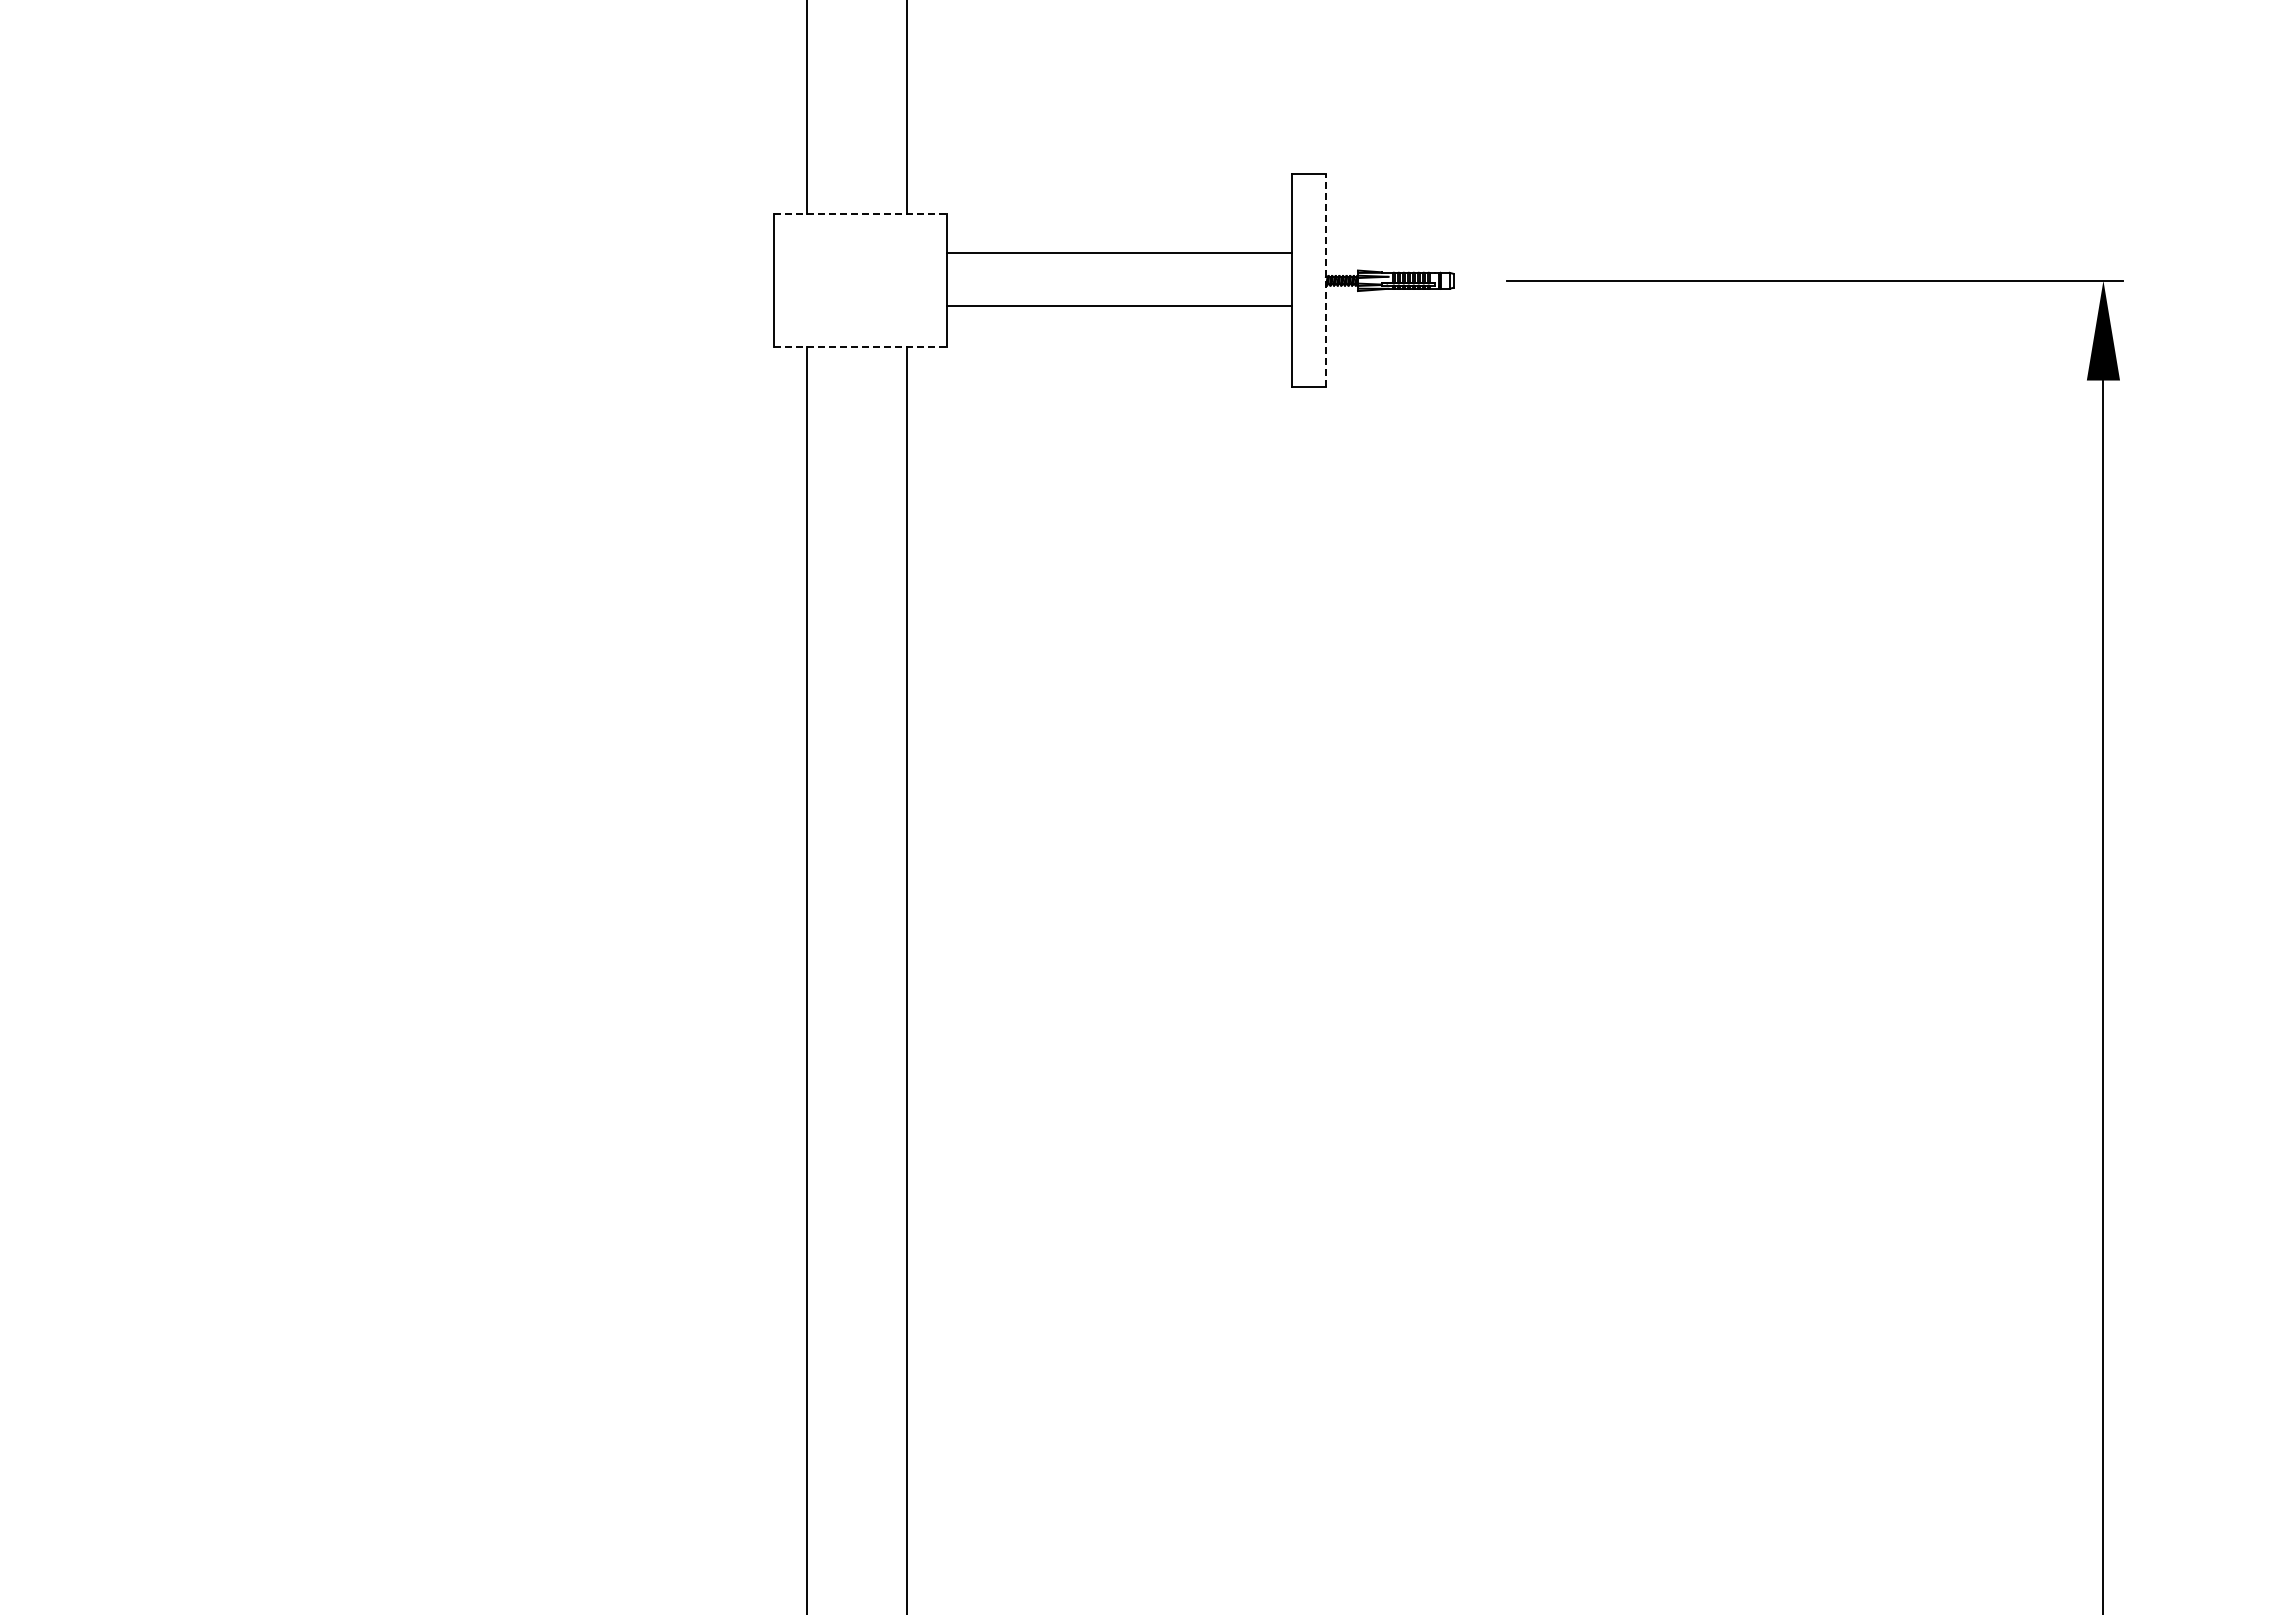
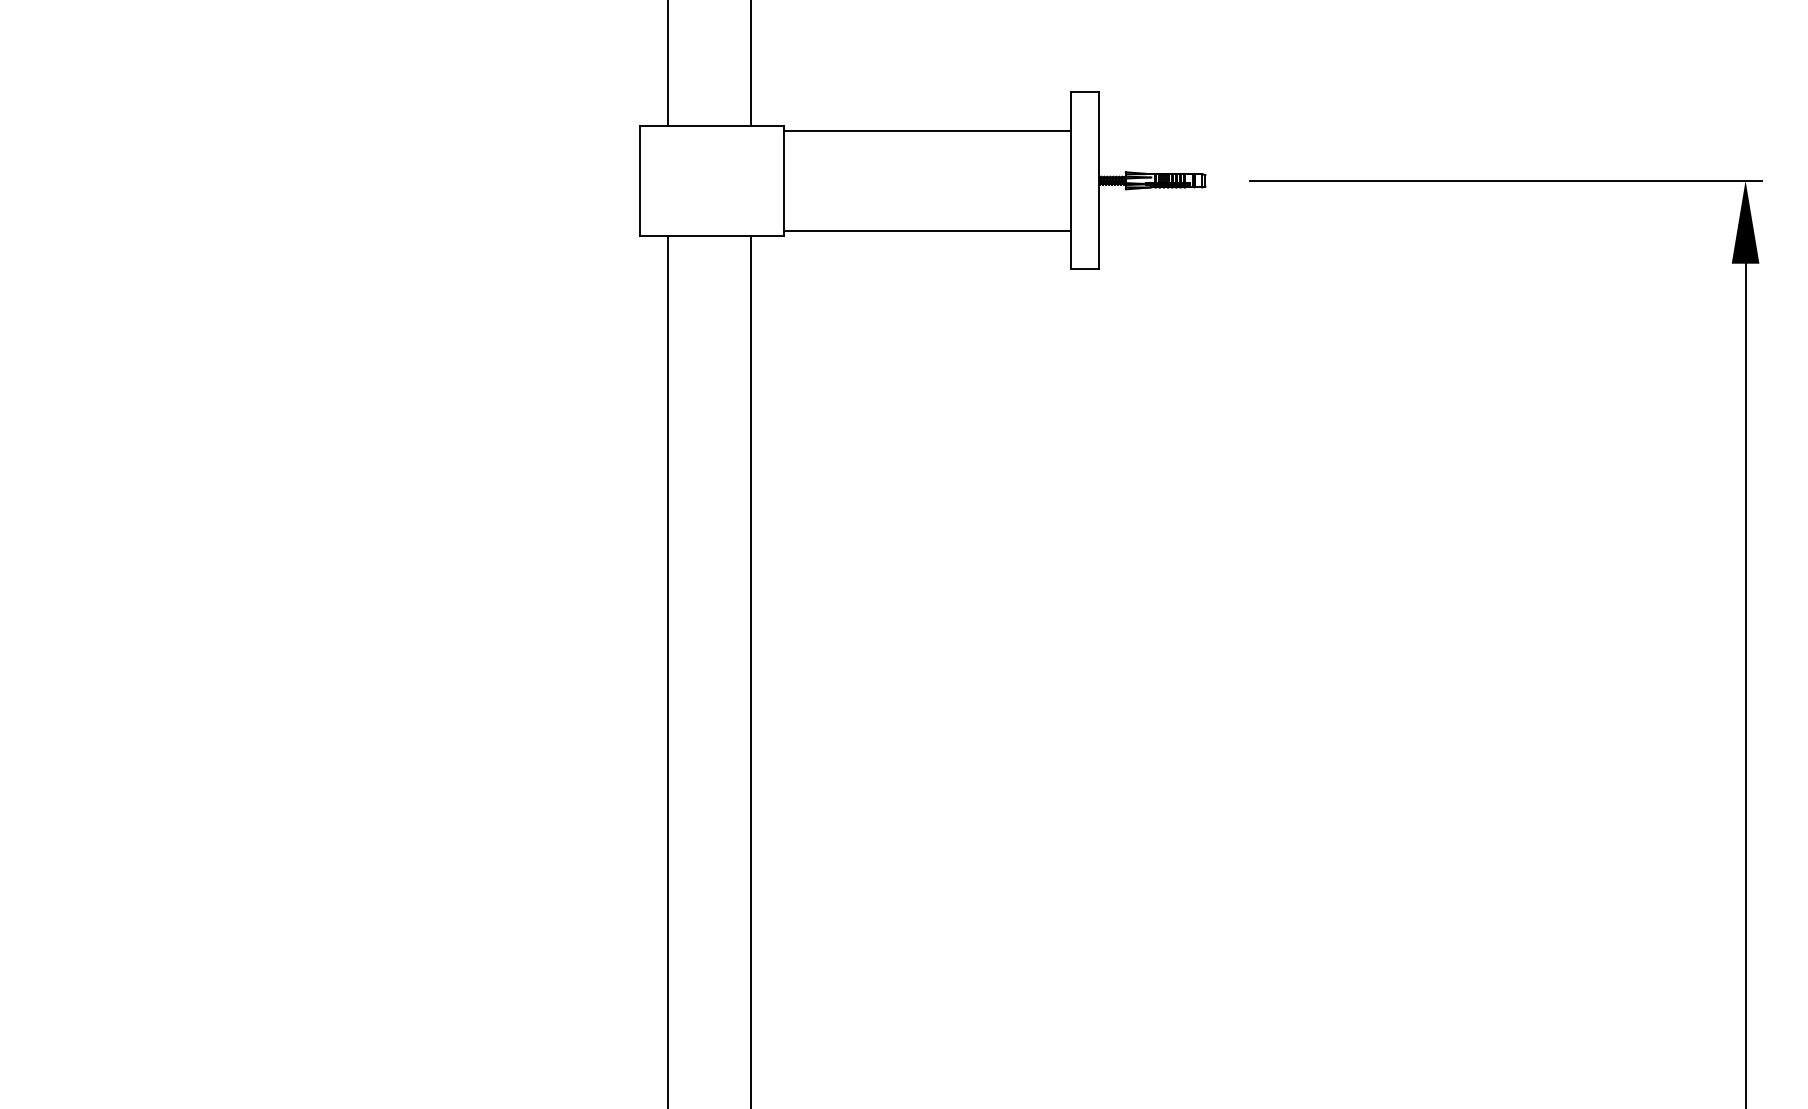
line: (860, 214) -> (712, 125), dashed -> solid
line: (1119, 252) -> (927, 230), moved
line: (1325, 280) -> (1098, 180), dashed -> solid
line: (1119, 305) -> (927, 130), moved
line: (860, 347) -> (712, 236), dashed -> solid

